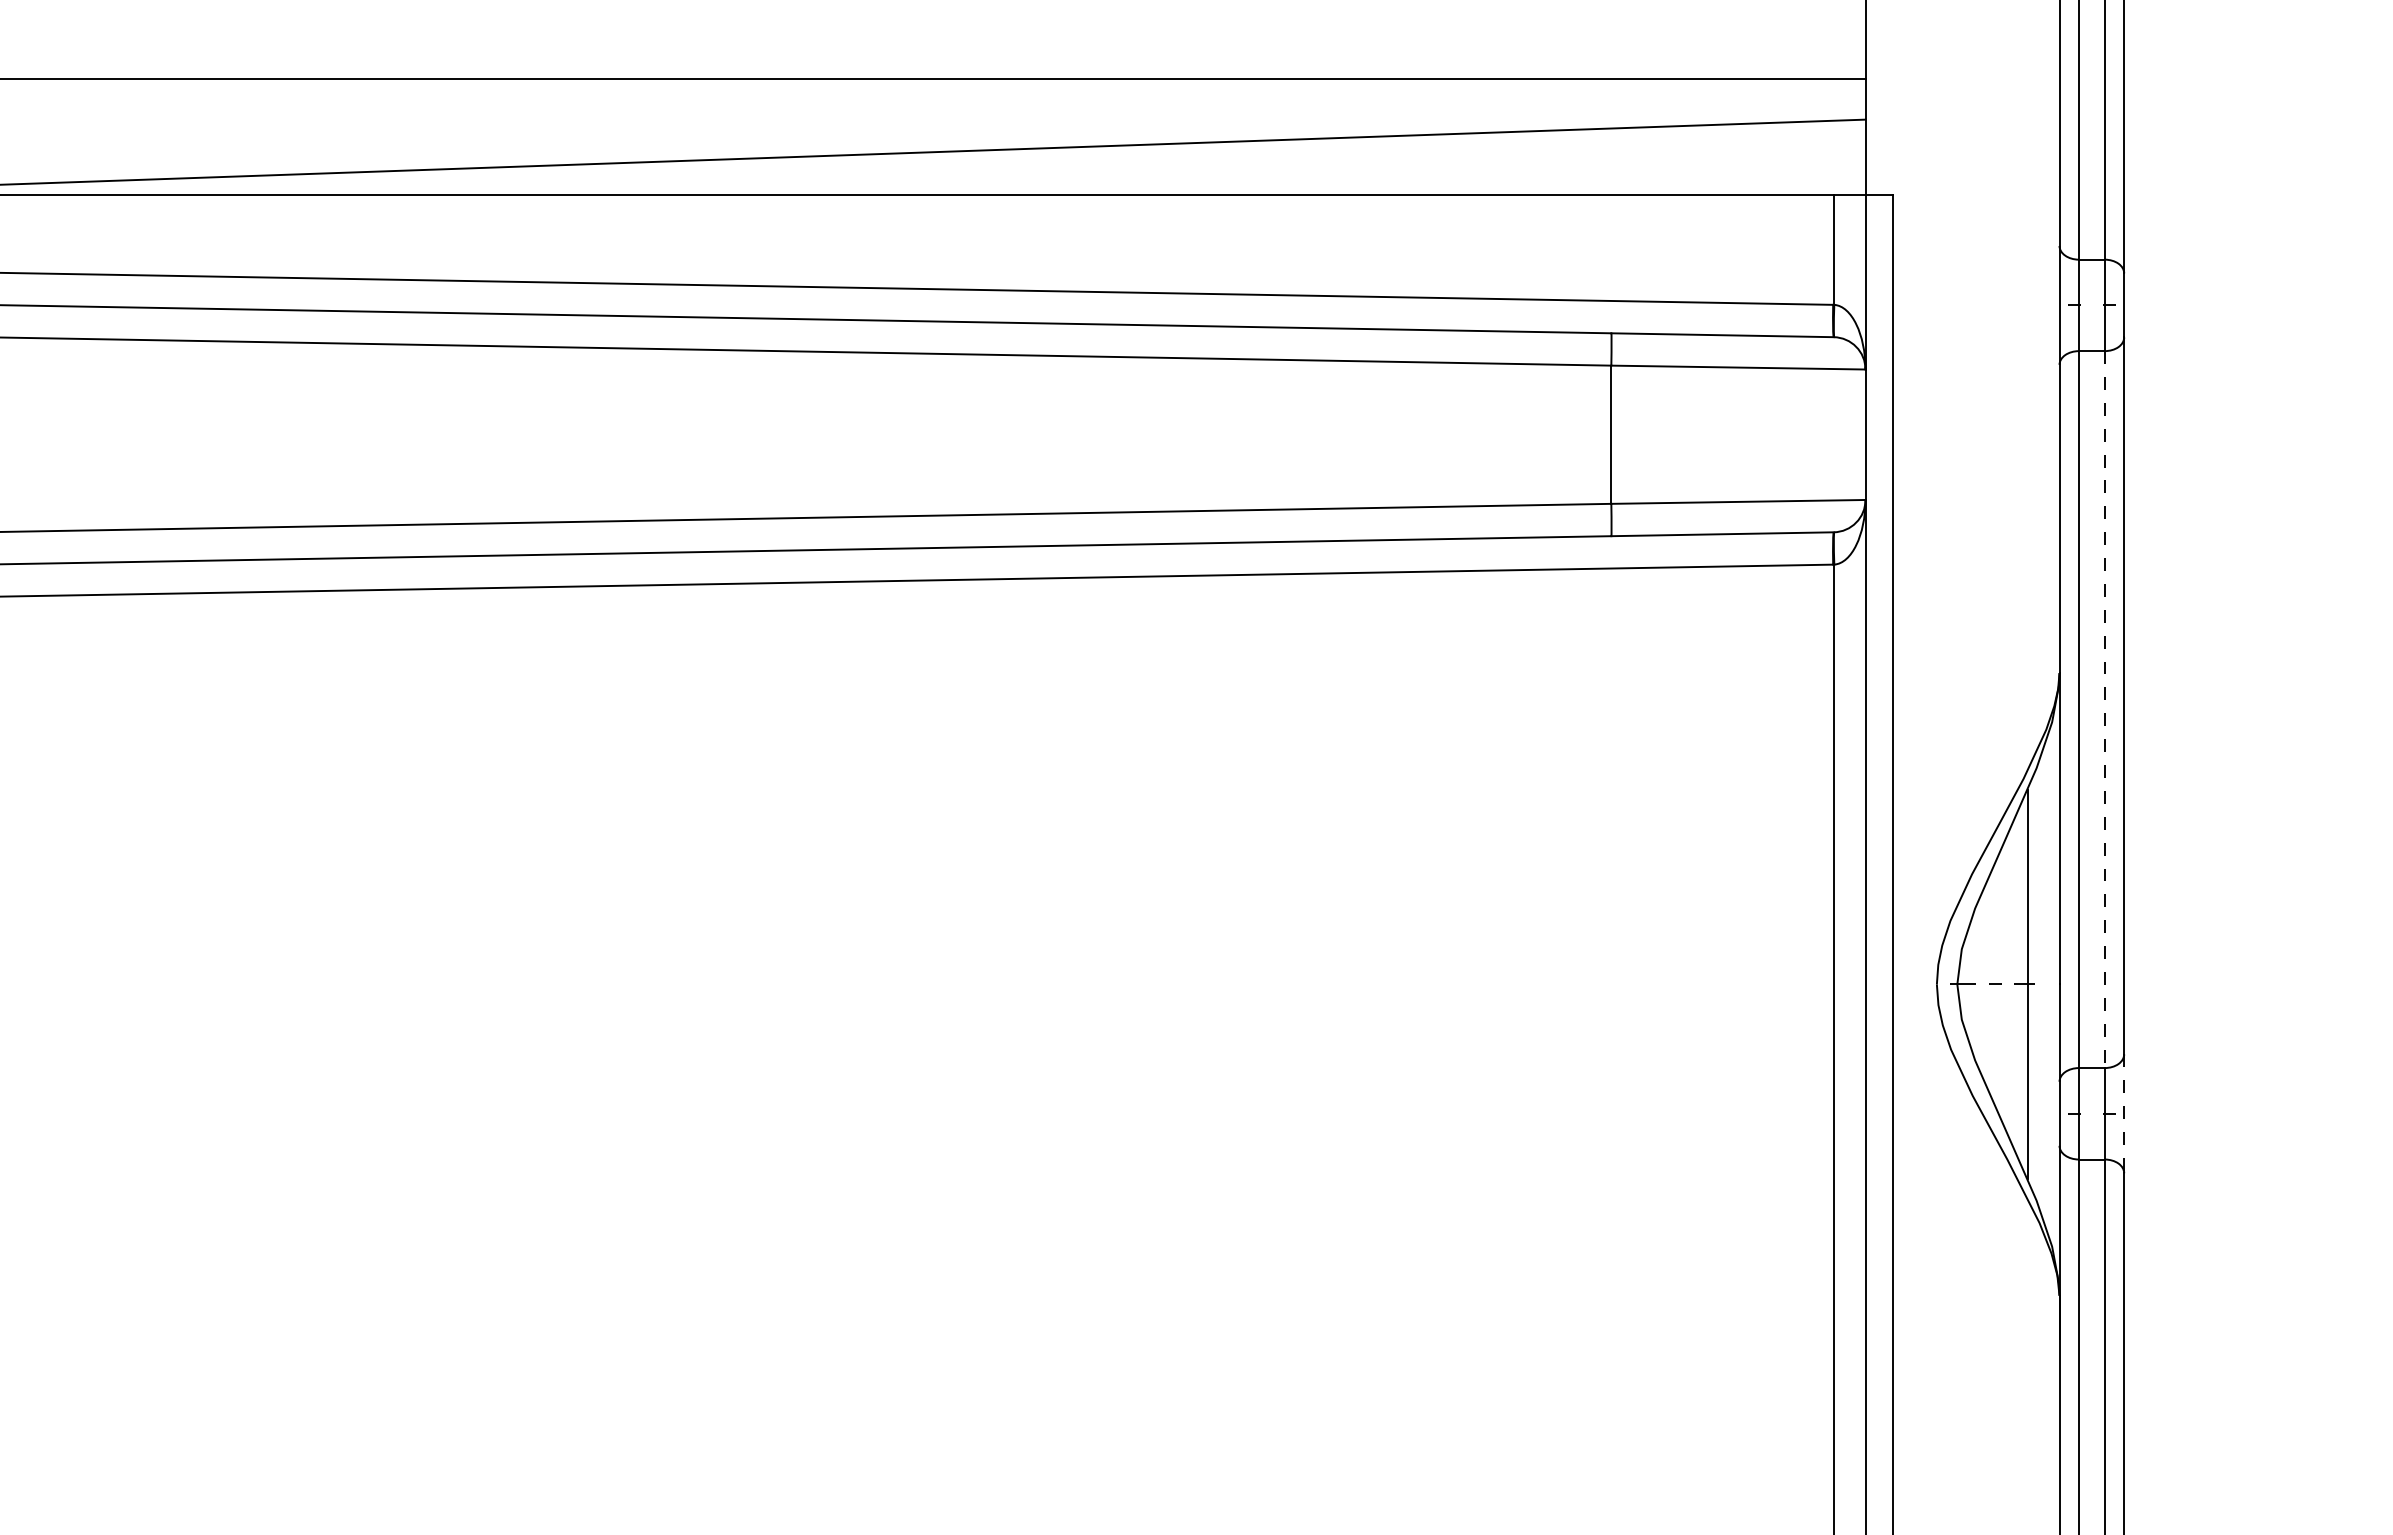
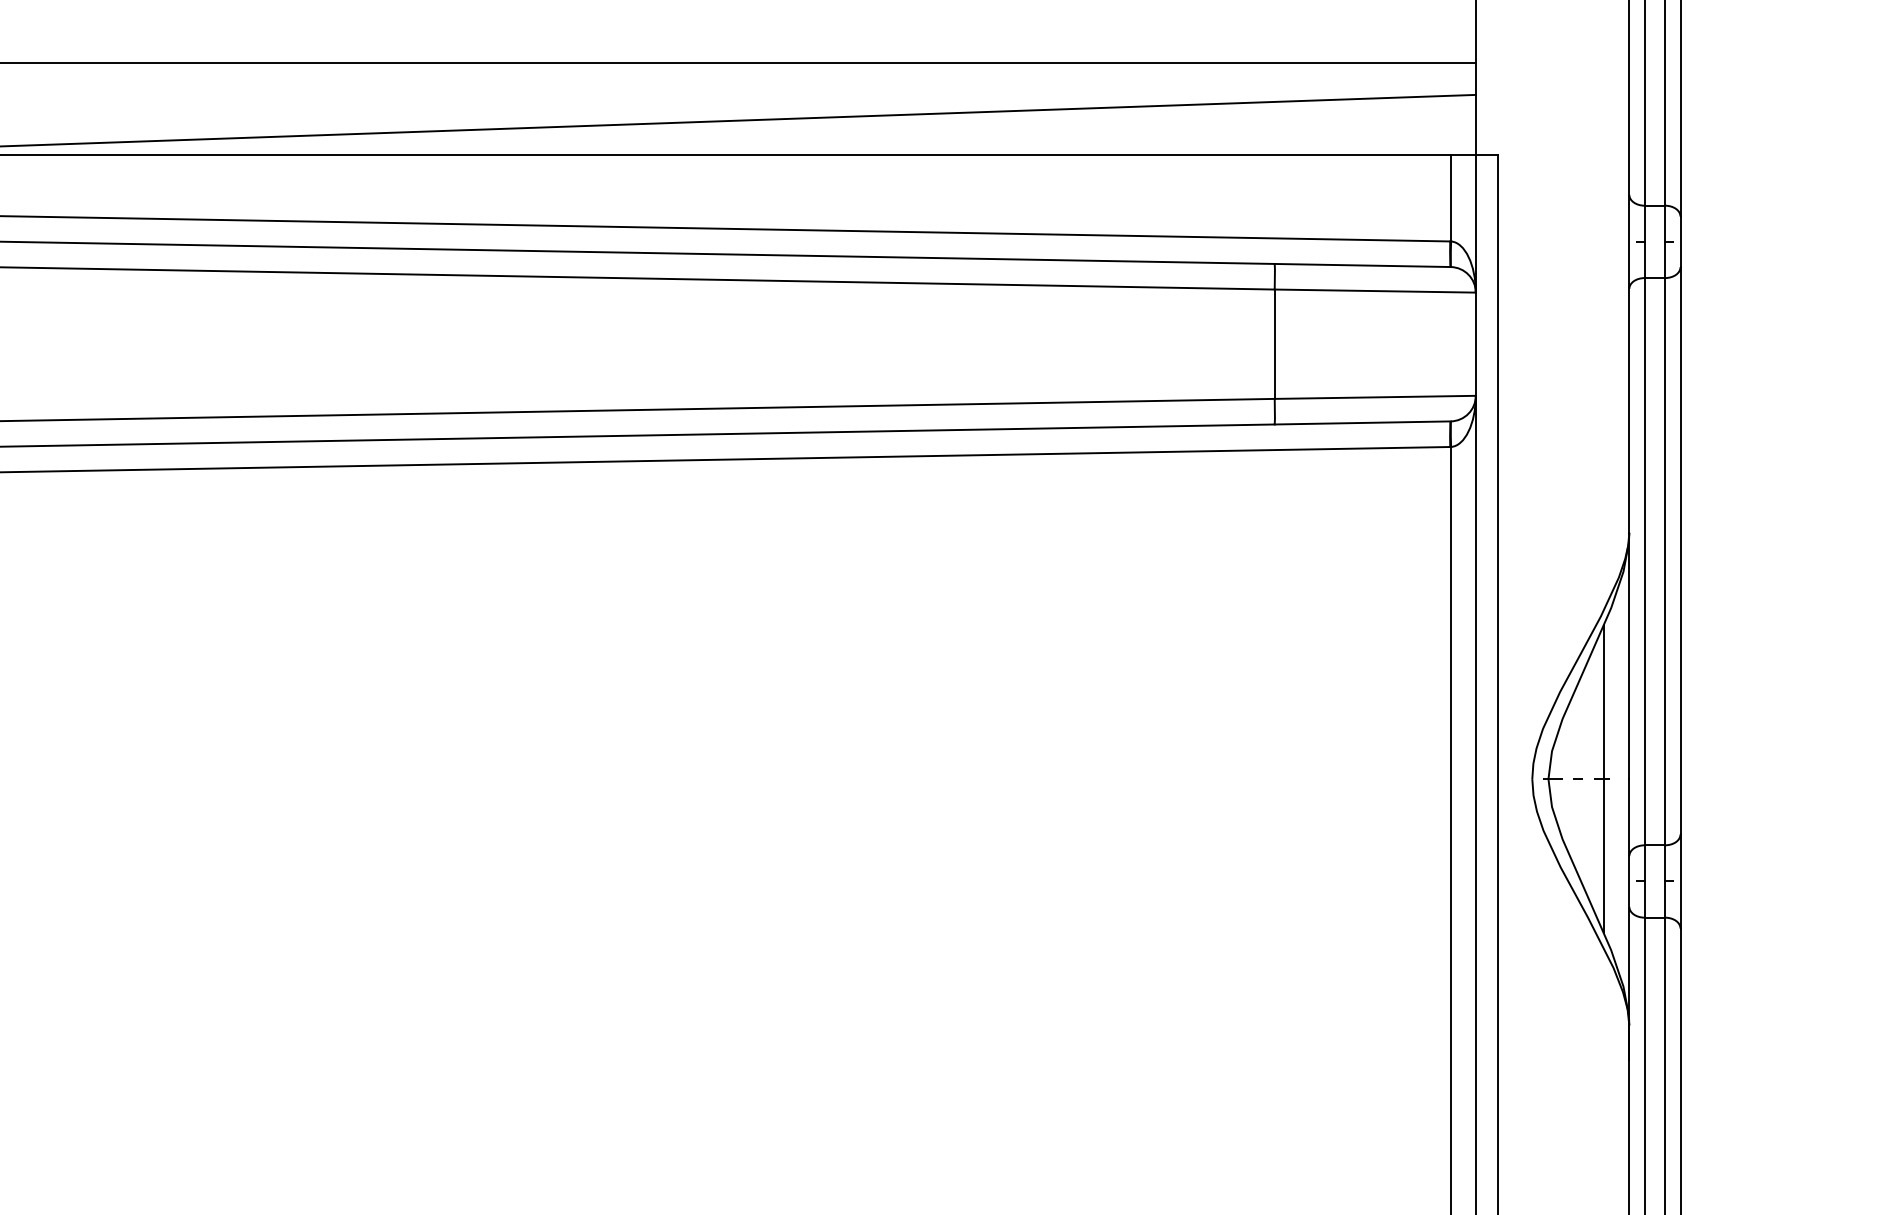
line: (2104, 710) -> (1664, 562), dashed -> solid
line: (2124, 1114) -> (1680, 882), dashed -> solid

